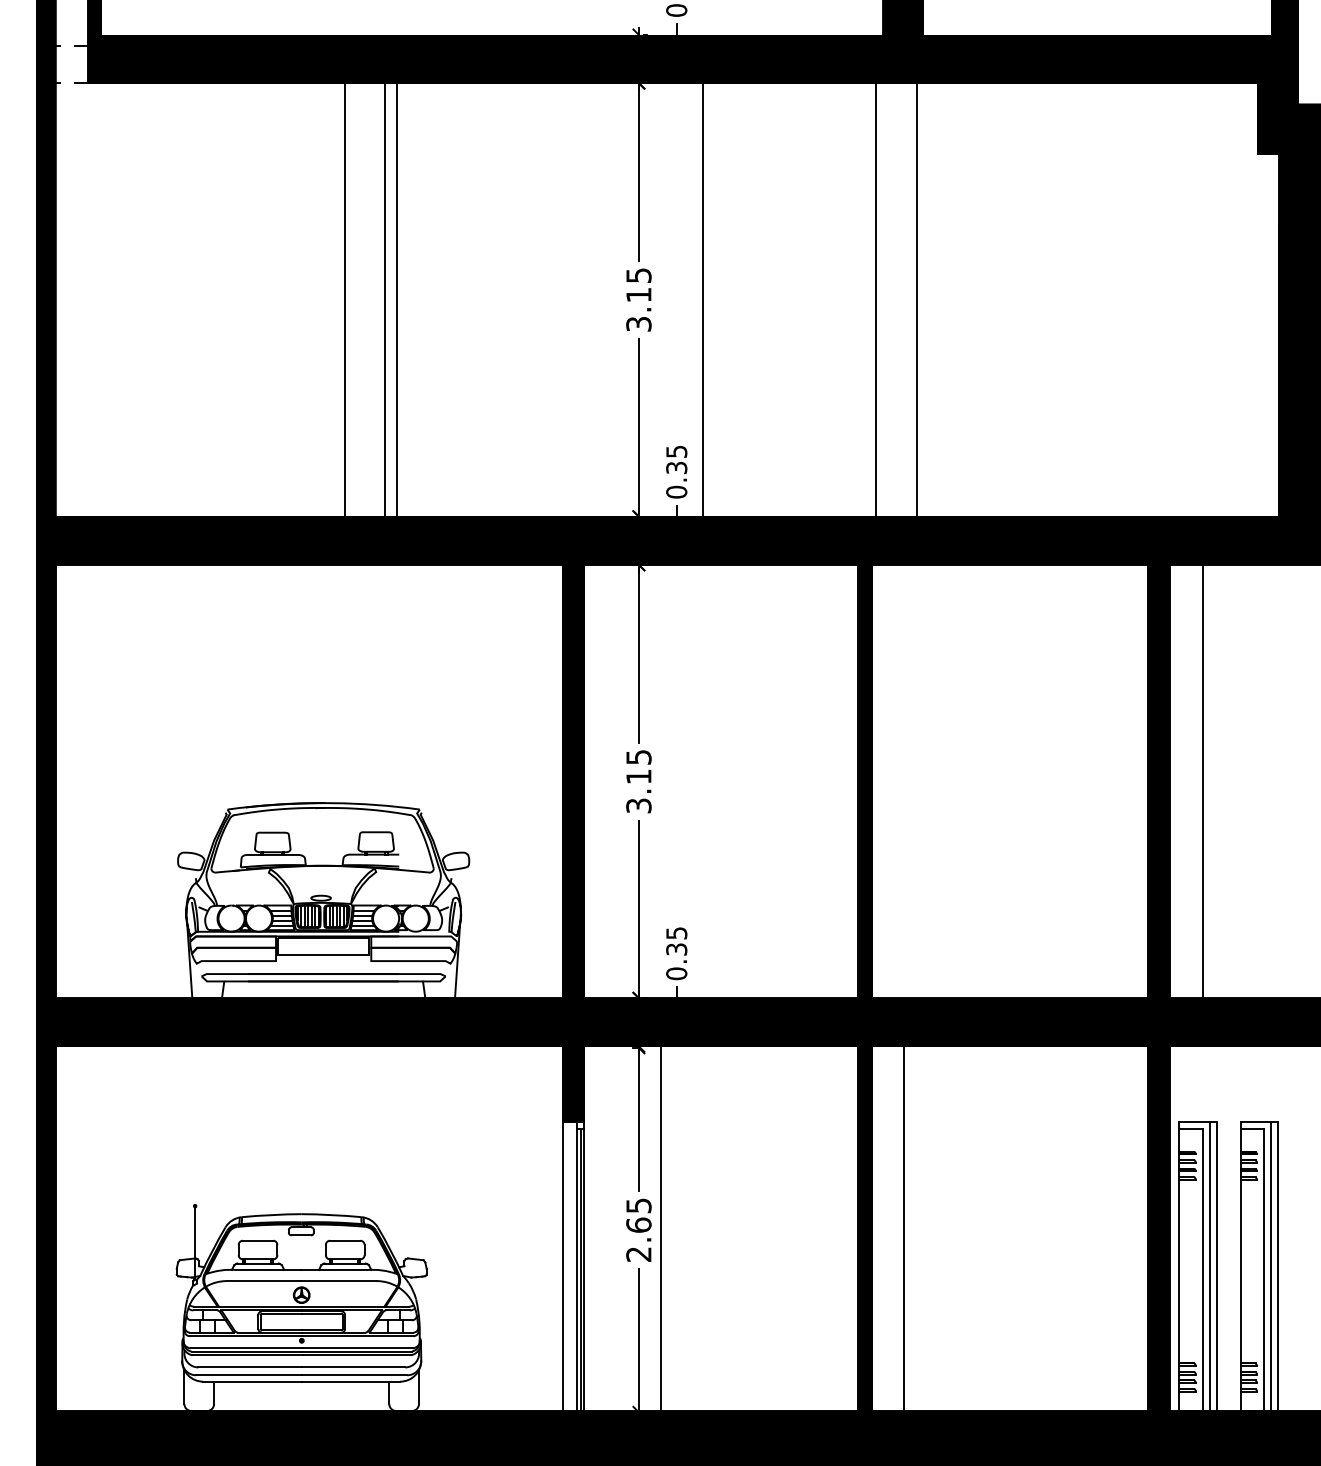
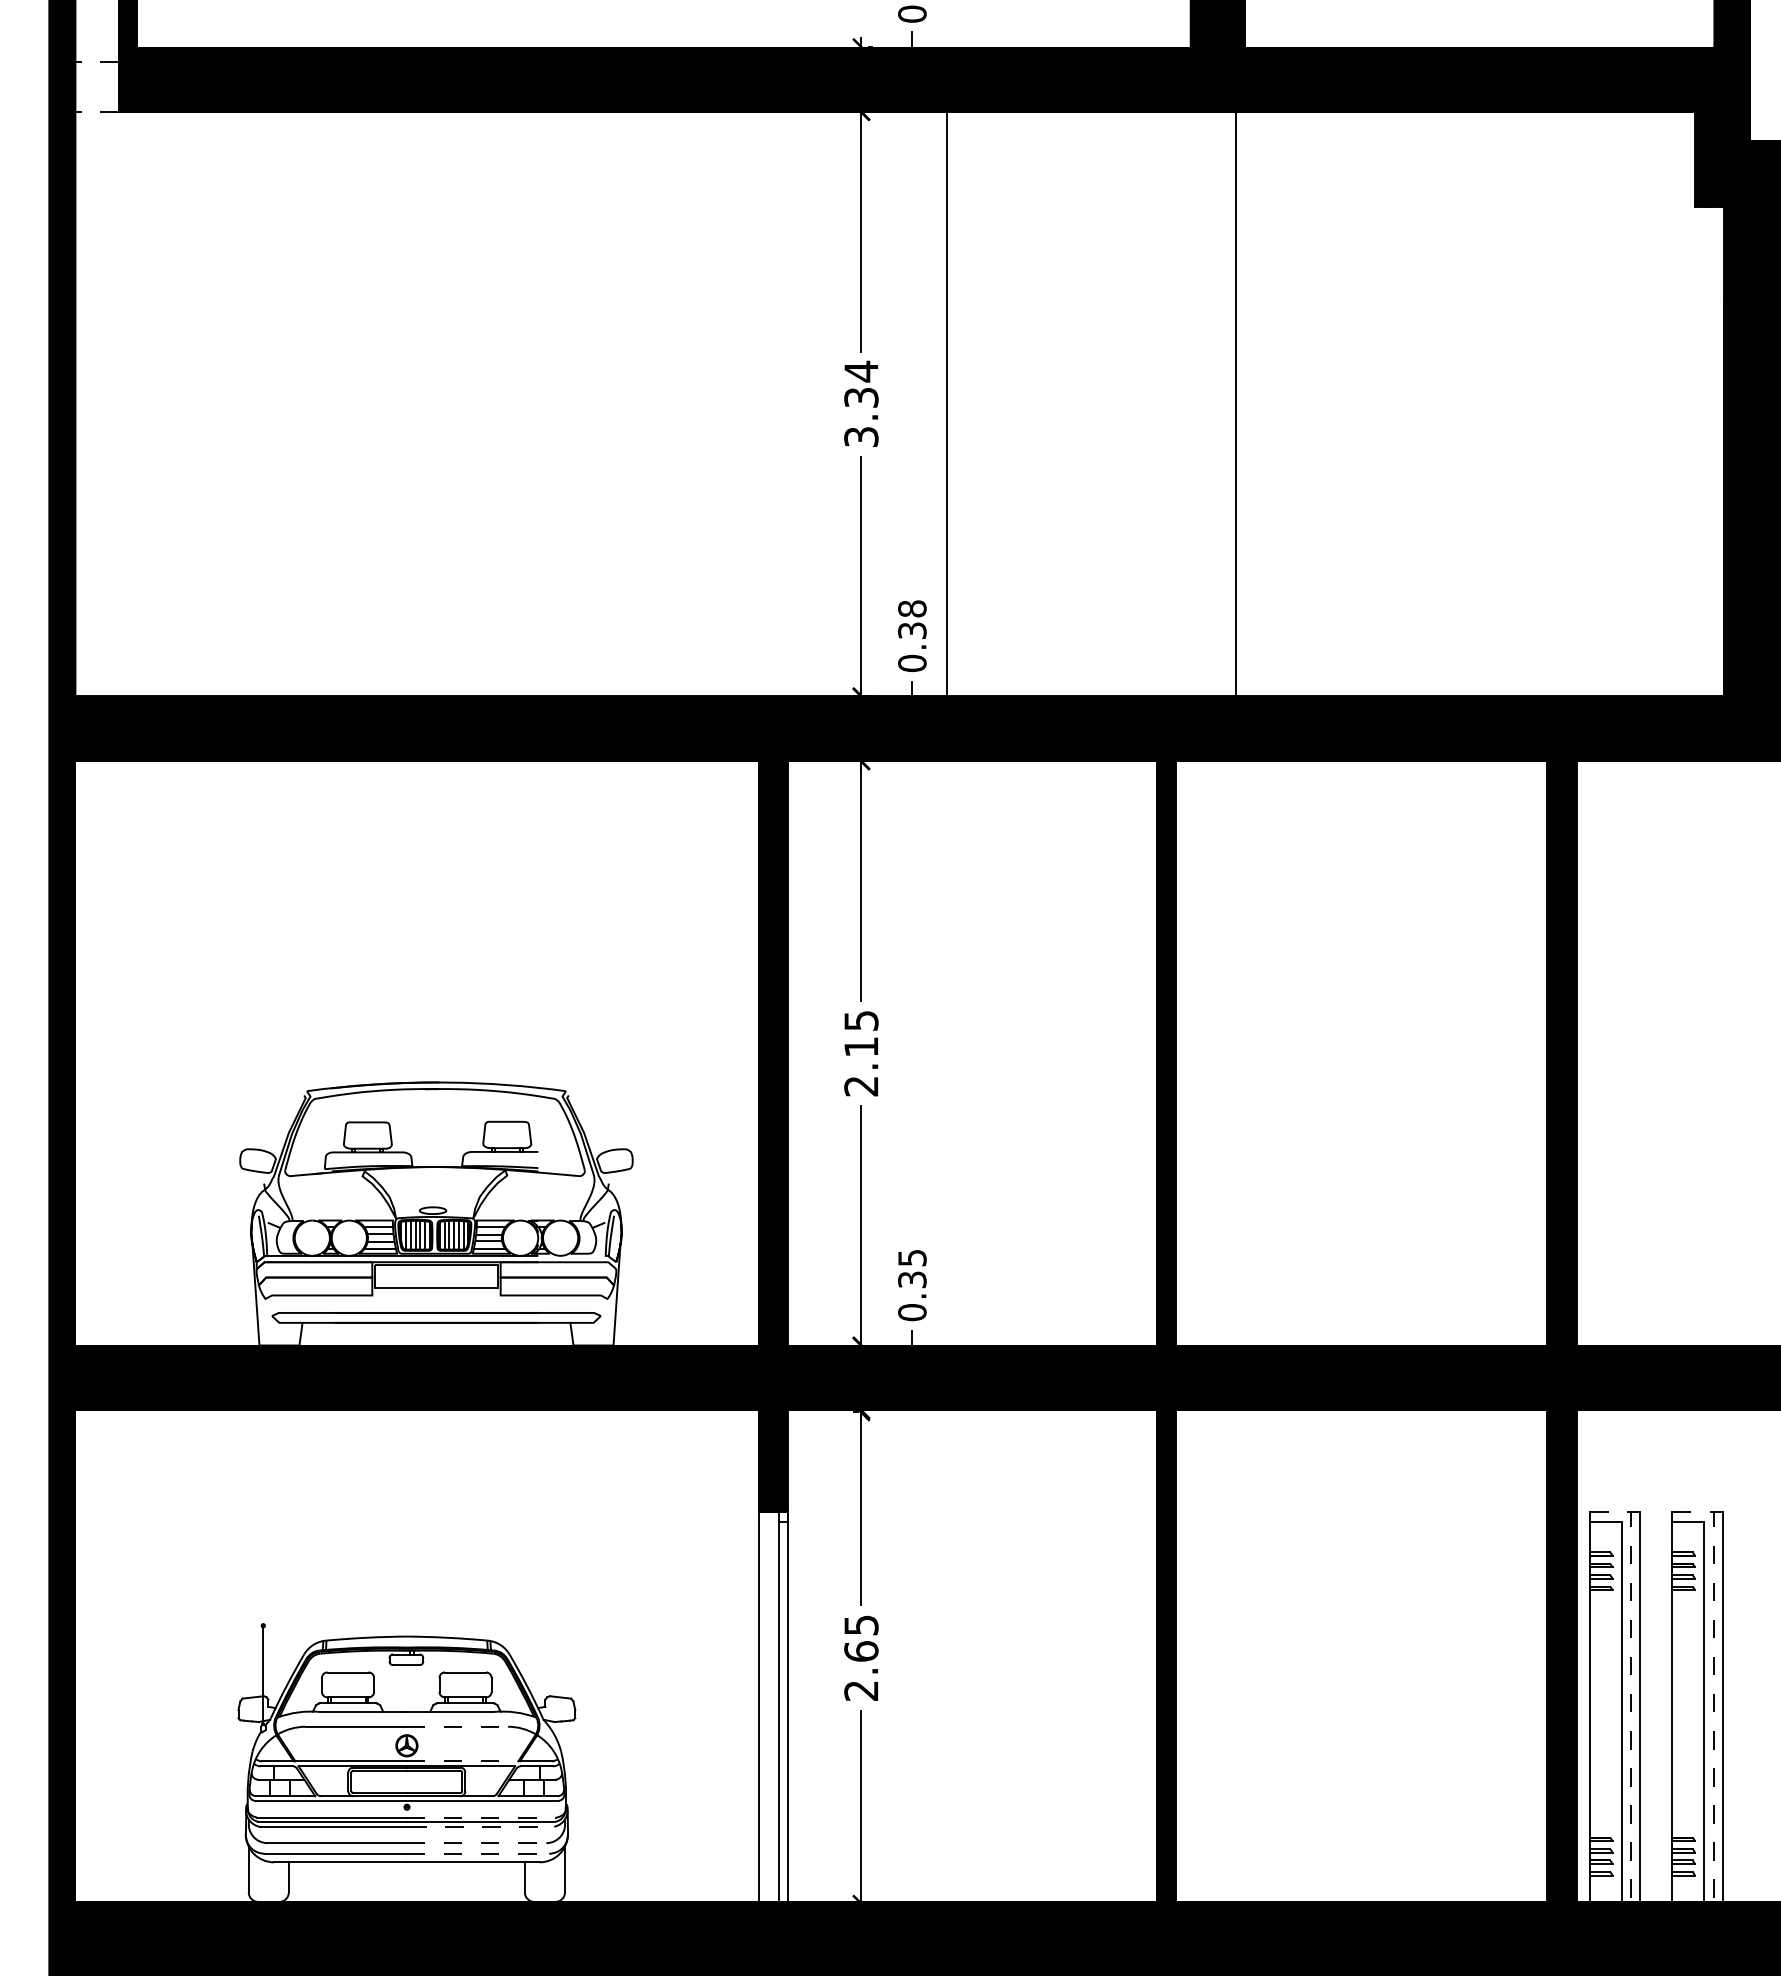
text: (638, 284) -> (861, 383), 3.15 -> 3.34
line: (345, 300) -> (465, 404), removed
line: (385, 300) -> (519, 404), removed
line: (397, 300) -> (535, 404), removed
line: (875, 300) -> (1180, 404), removed
text: (676, 451) -> (912, 608), 0.35 -> 0.38
line: (1202, 781) -> (1621, 1053), removed
text: (638, 806) -> (861, 1086), 3.15 -> 2.15
line: (660, 1228) -> (890, 1655), removed
line: (903, 1228) -> (1218, 1655), removed
line: (1210, 1251) -> (1631, 1686), solid -> dashed
line: (1271, 1251) -> (1713, 1686), solid -> dashed
line: (581, 1269) -> (783, 1711), removed
line: (339, 1280) -> (457, 1726), solid -> dashed
line: (342, 1306) -> (462, 1761), solid -> dashed
line: (357, 1348) -> (481, 1817), solid -> dashed
line: (357, 1355) -> (481, 1826), solid -> dashed
line: (353, 1367) -> (476, 1843), solid -> dashed
line: (354, 1375) -> (478, 1853), solid -> dashed

